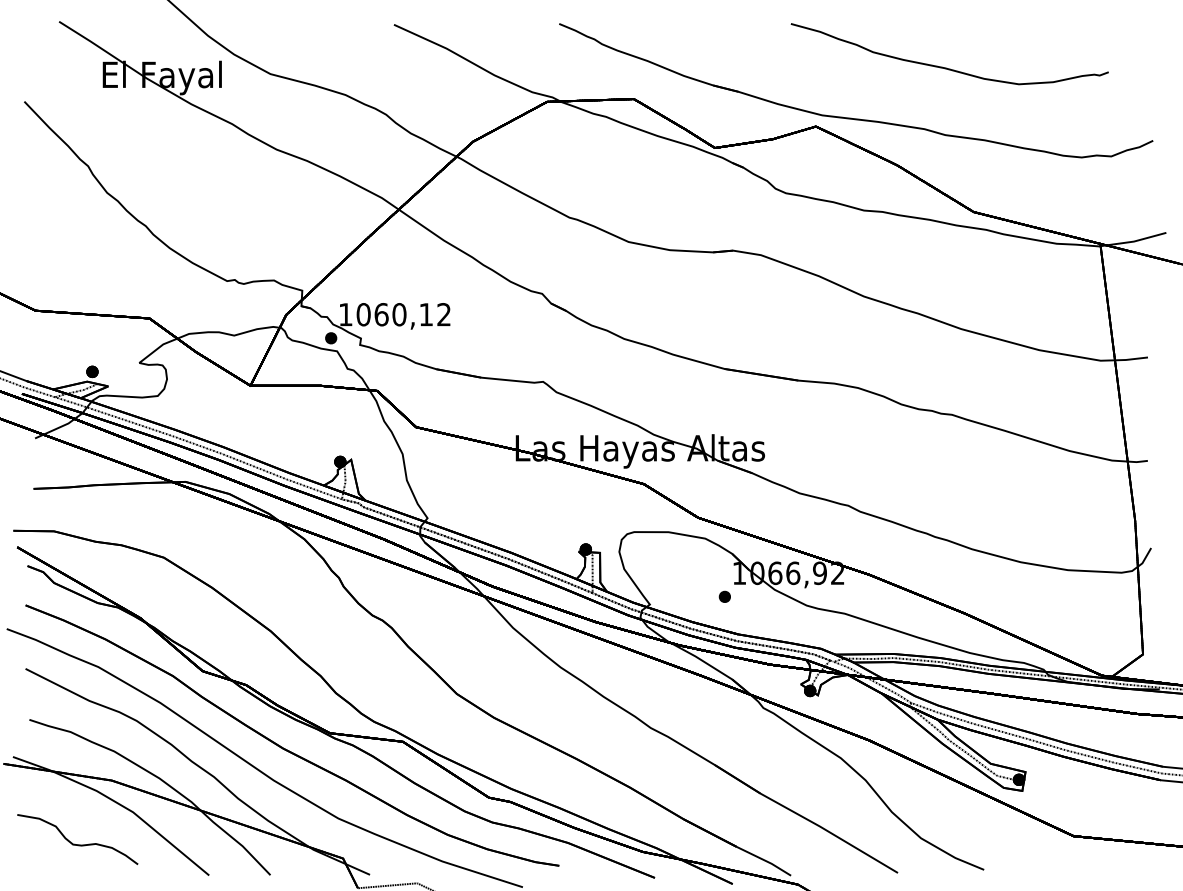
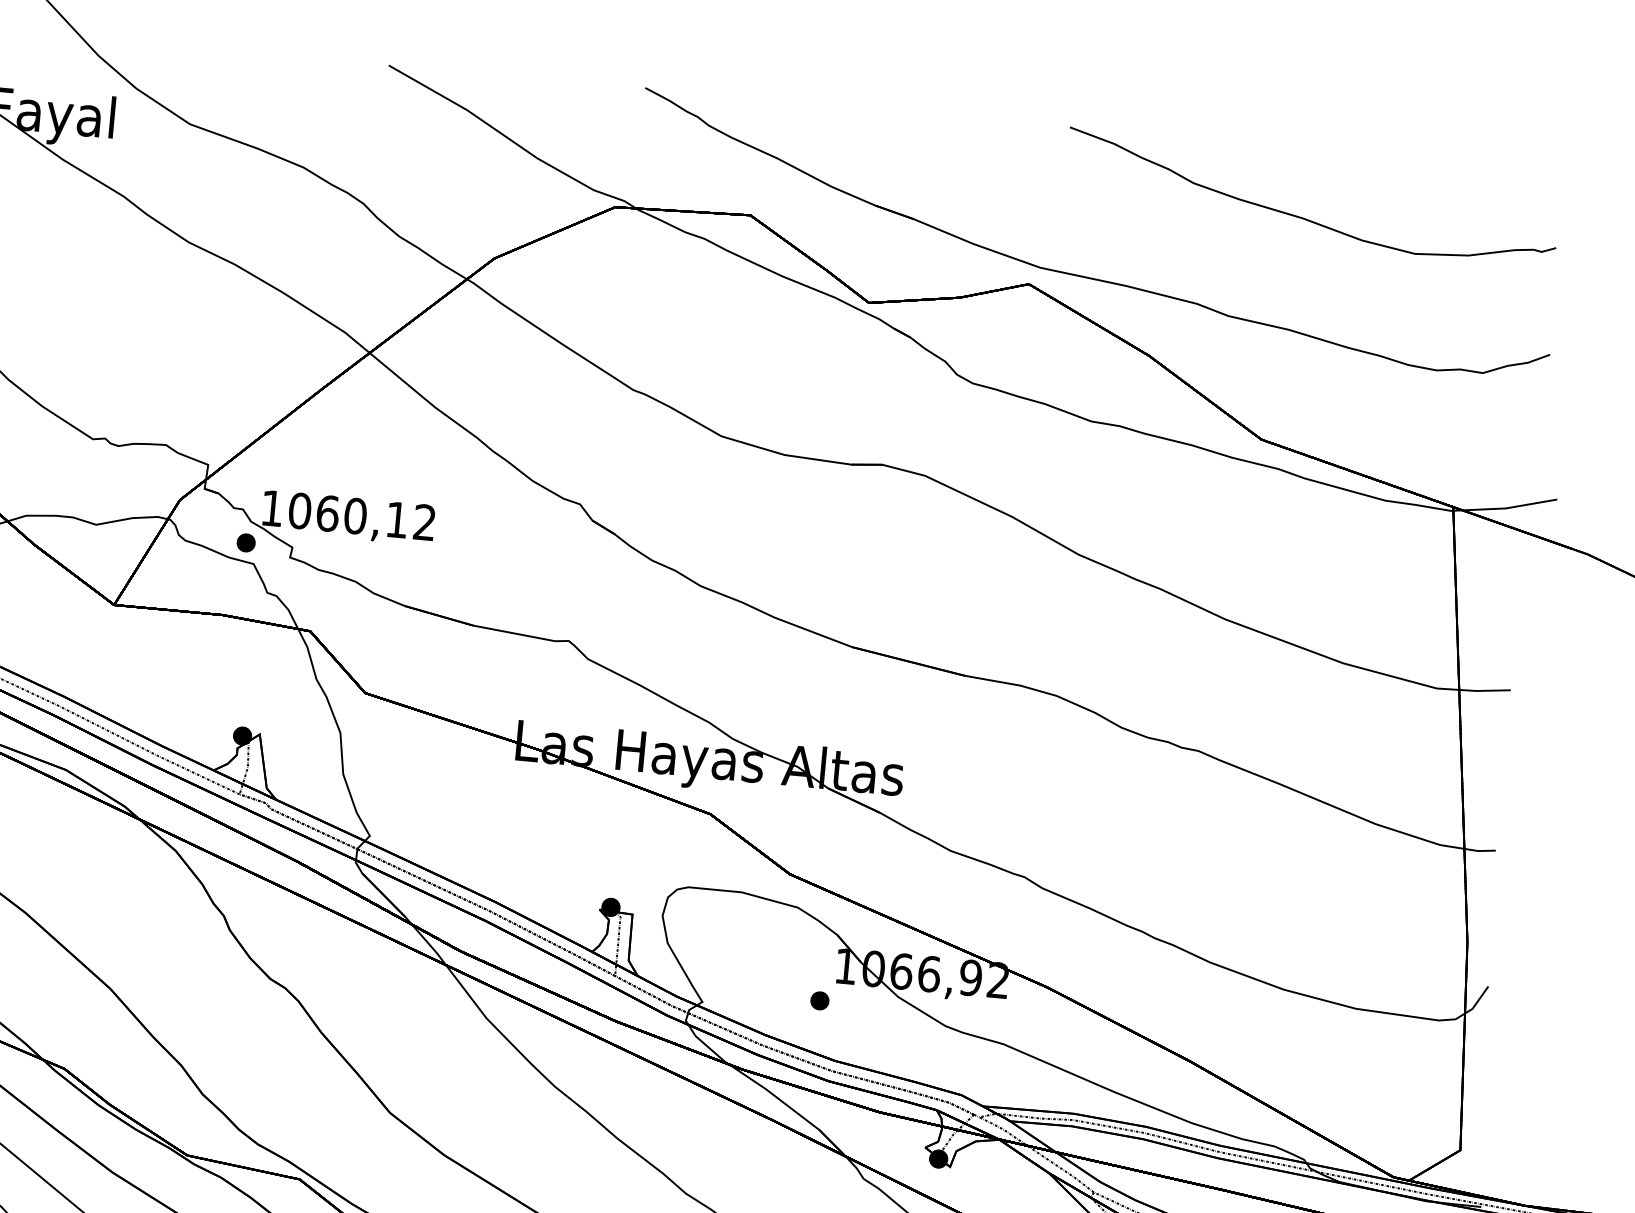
part: (946, 67) -> (1305, 217), moved

